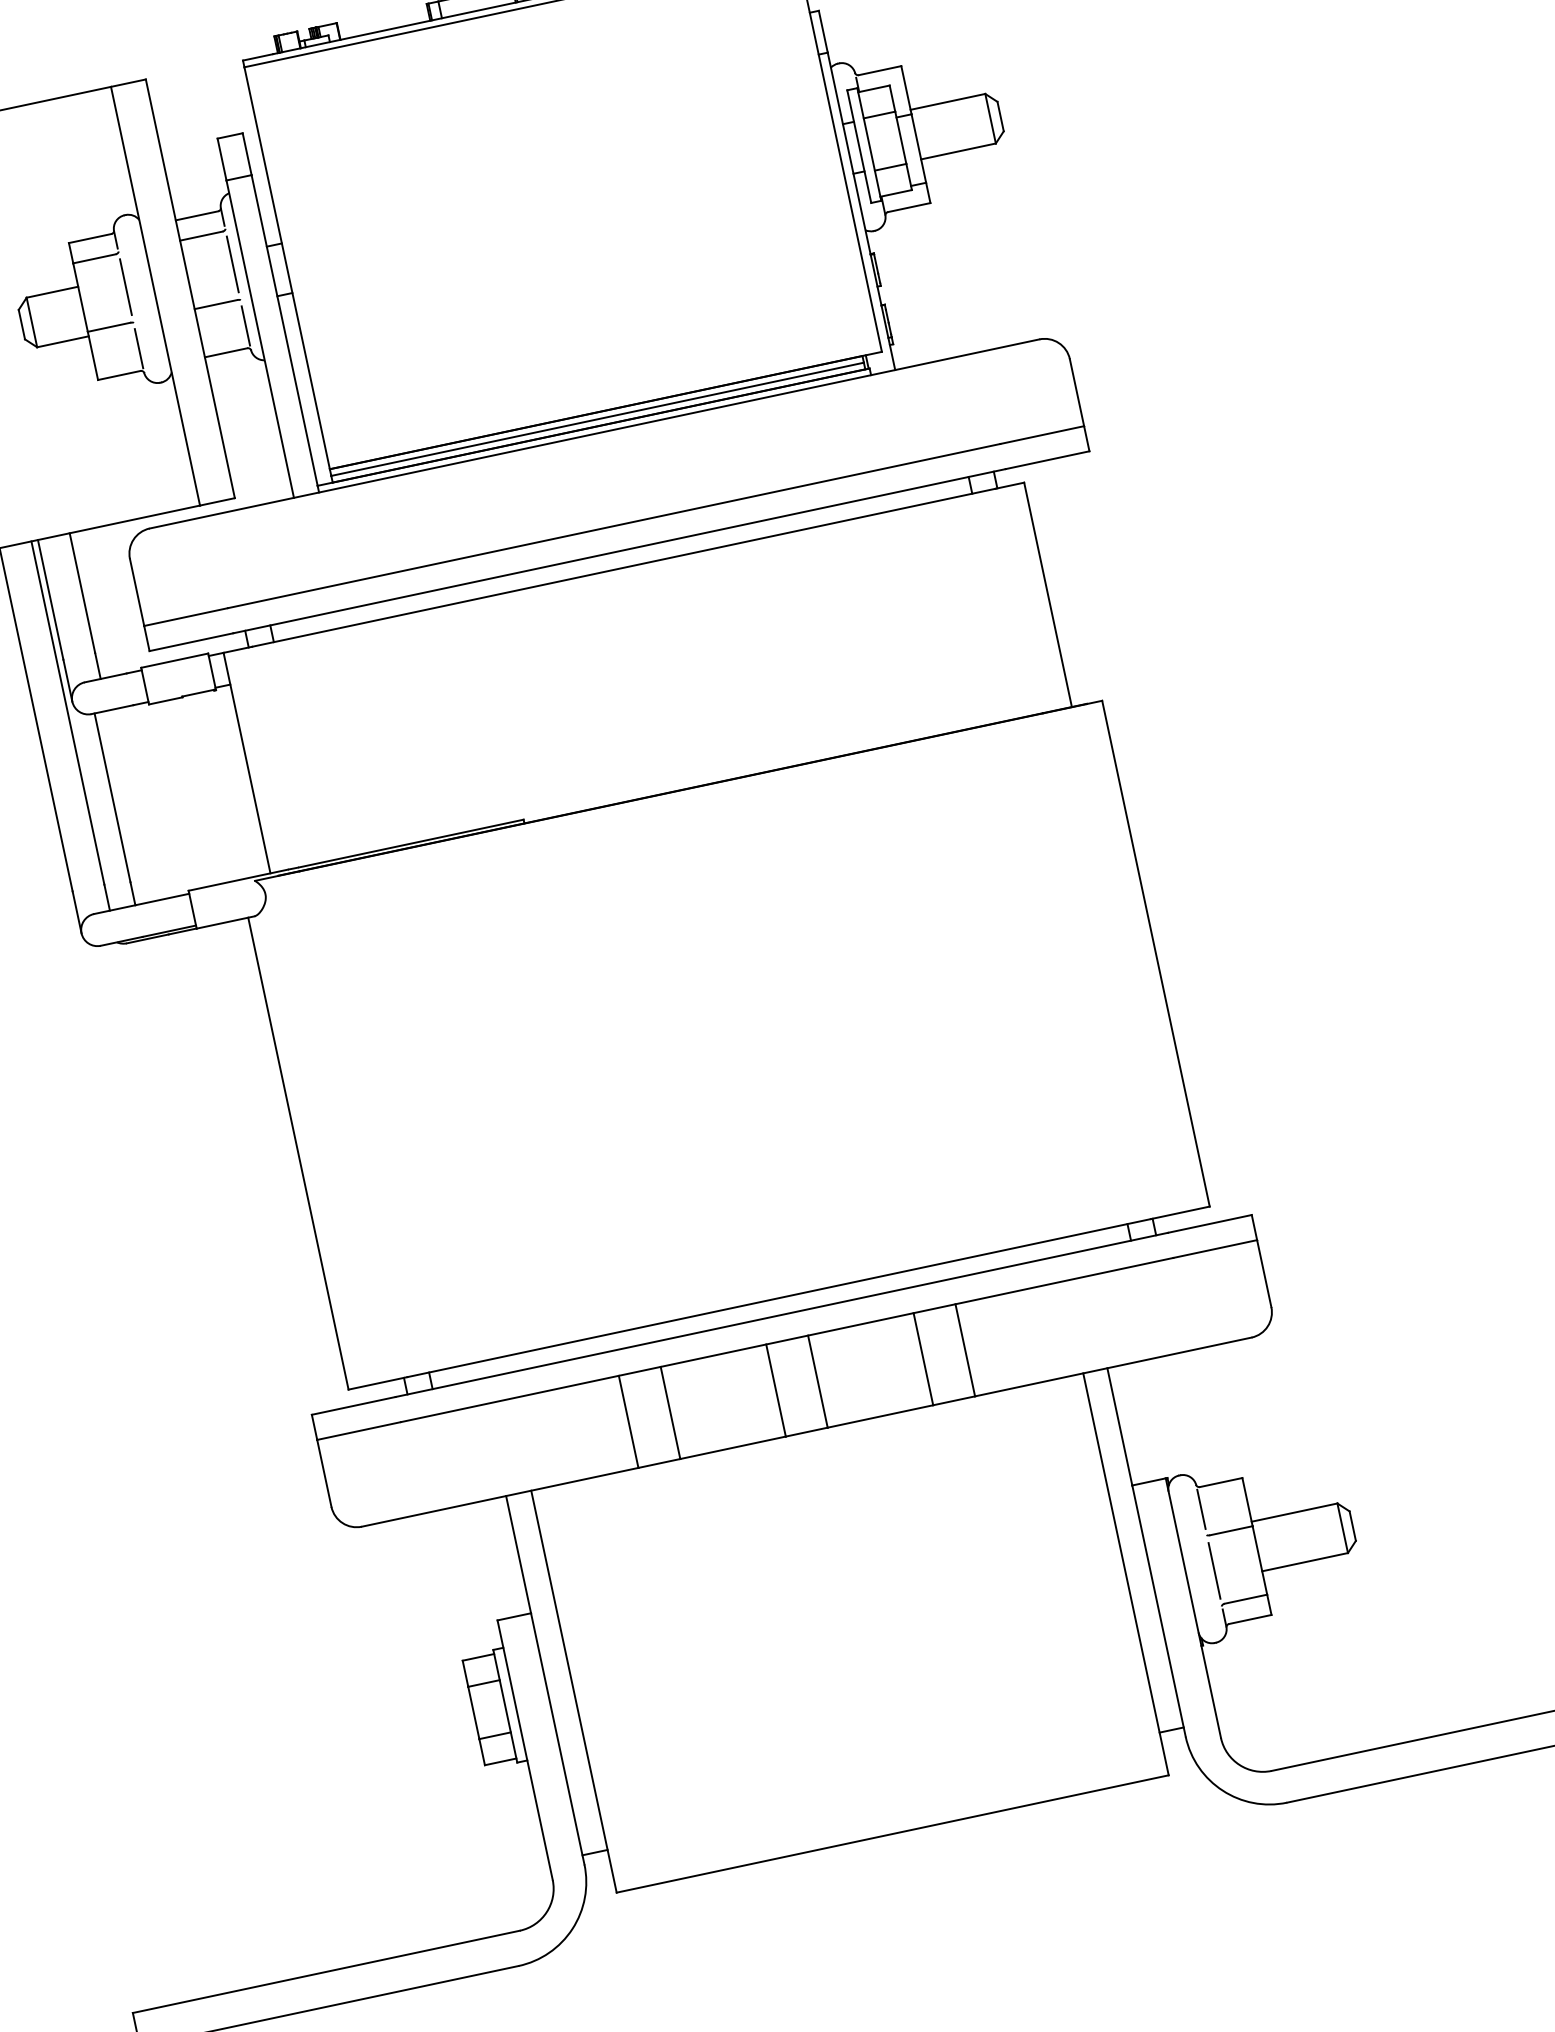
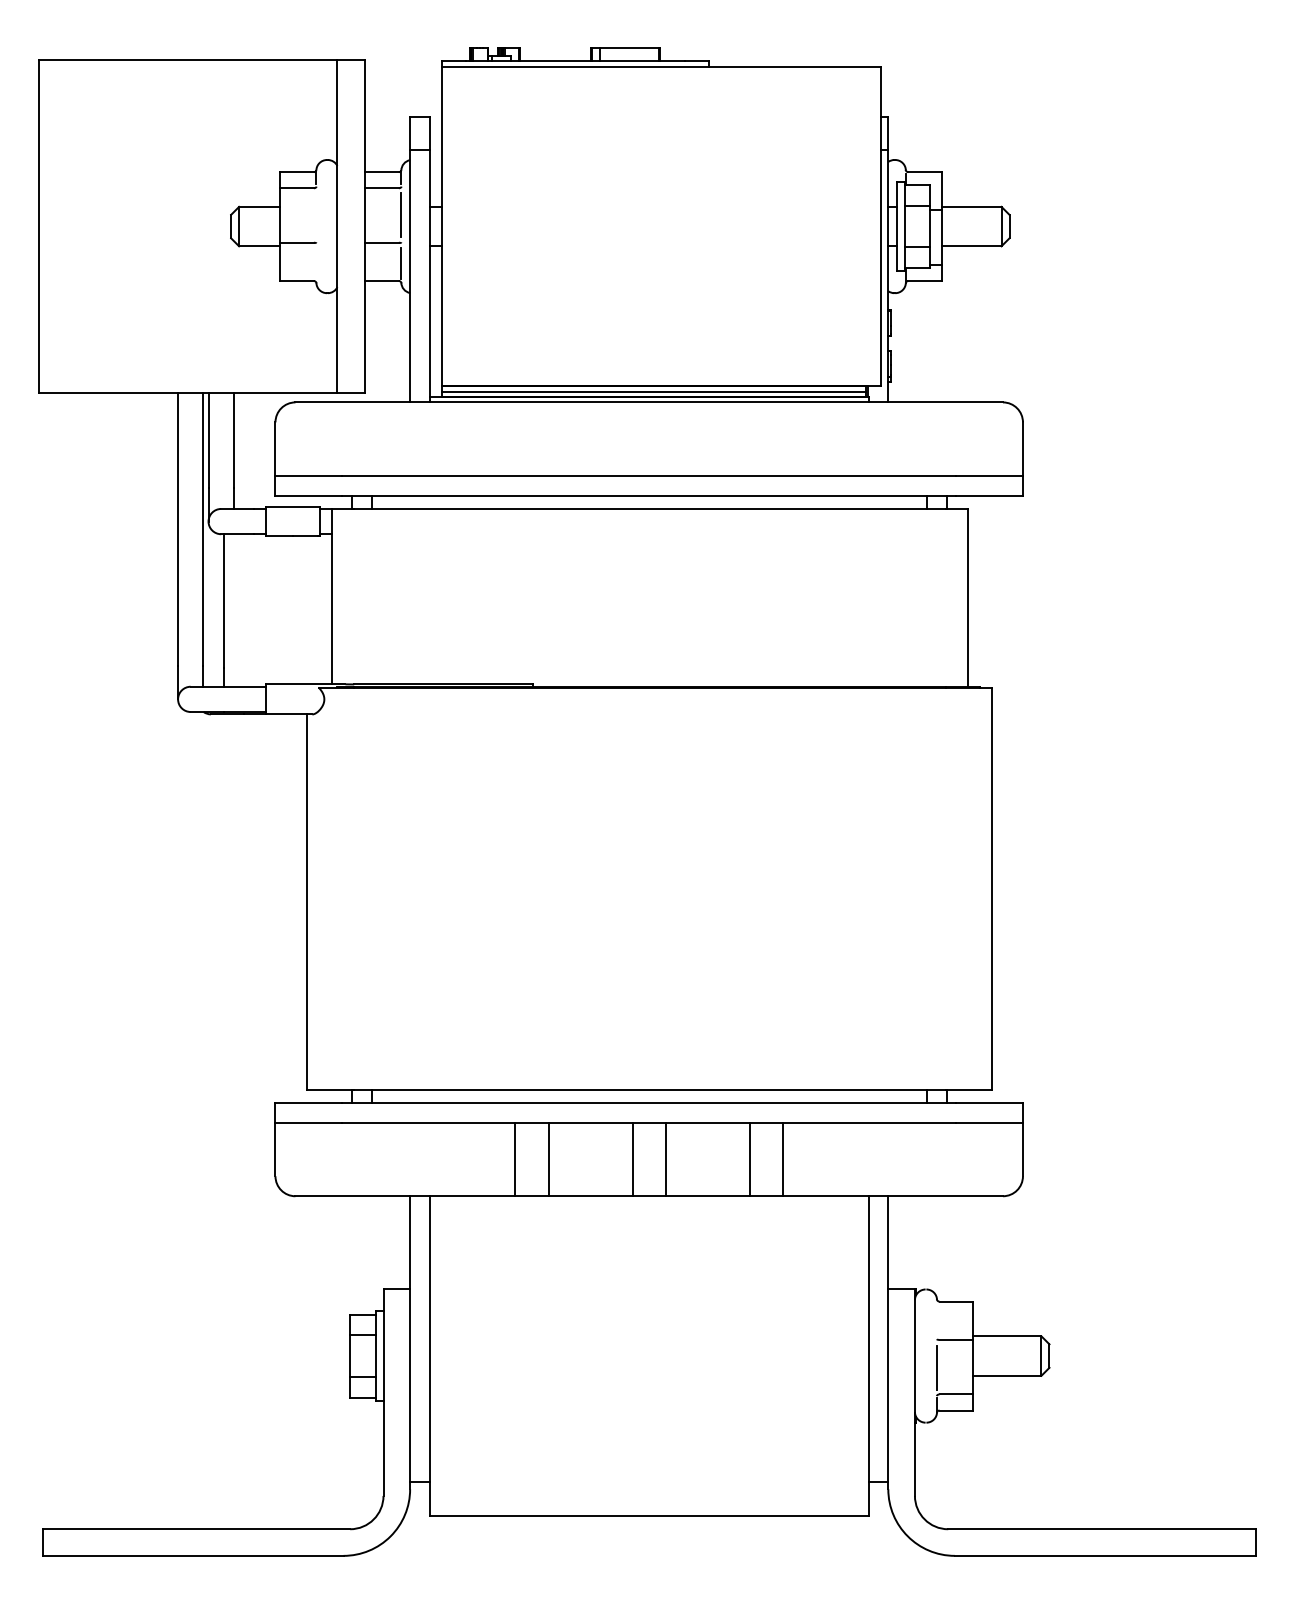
line: (125, 286) -> (316, 214), removed
line: (139, 348) -> (316, 263), removed
line: (1201, 1508) -> (937, 1318), removed

